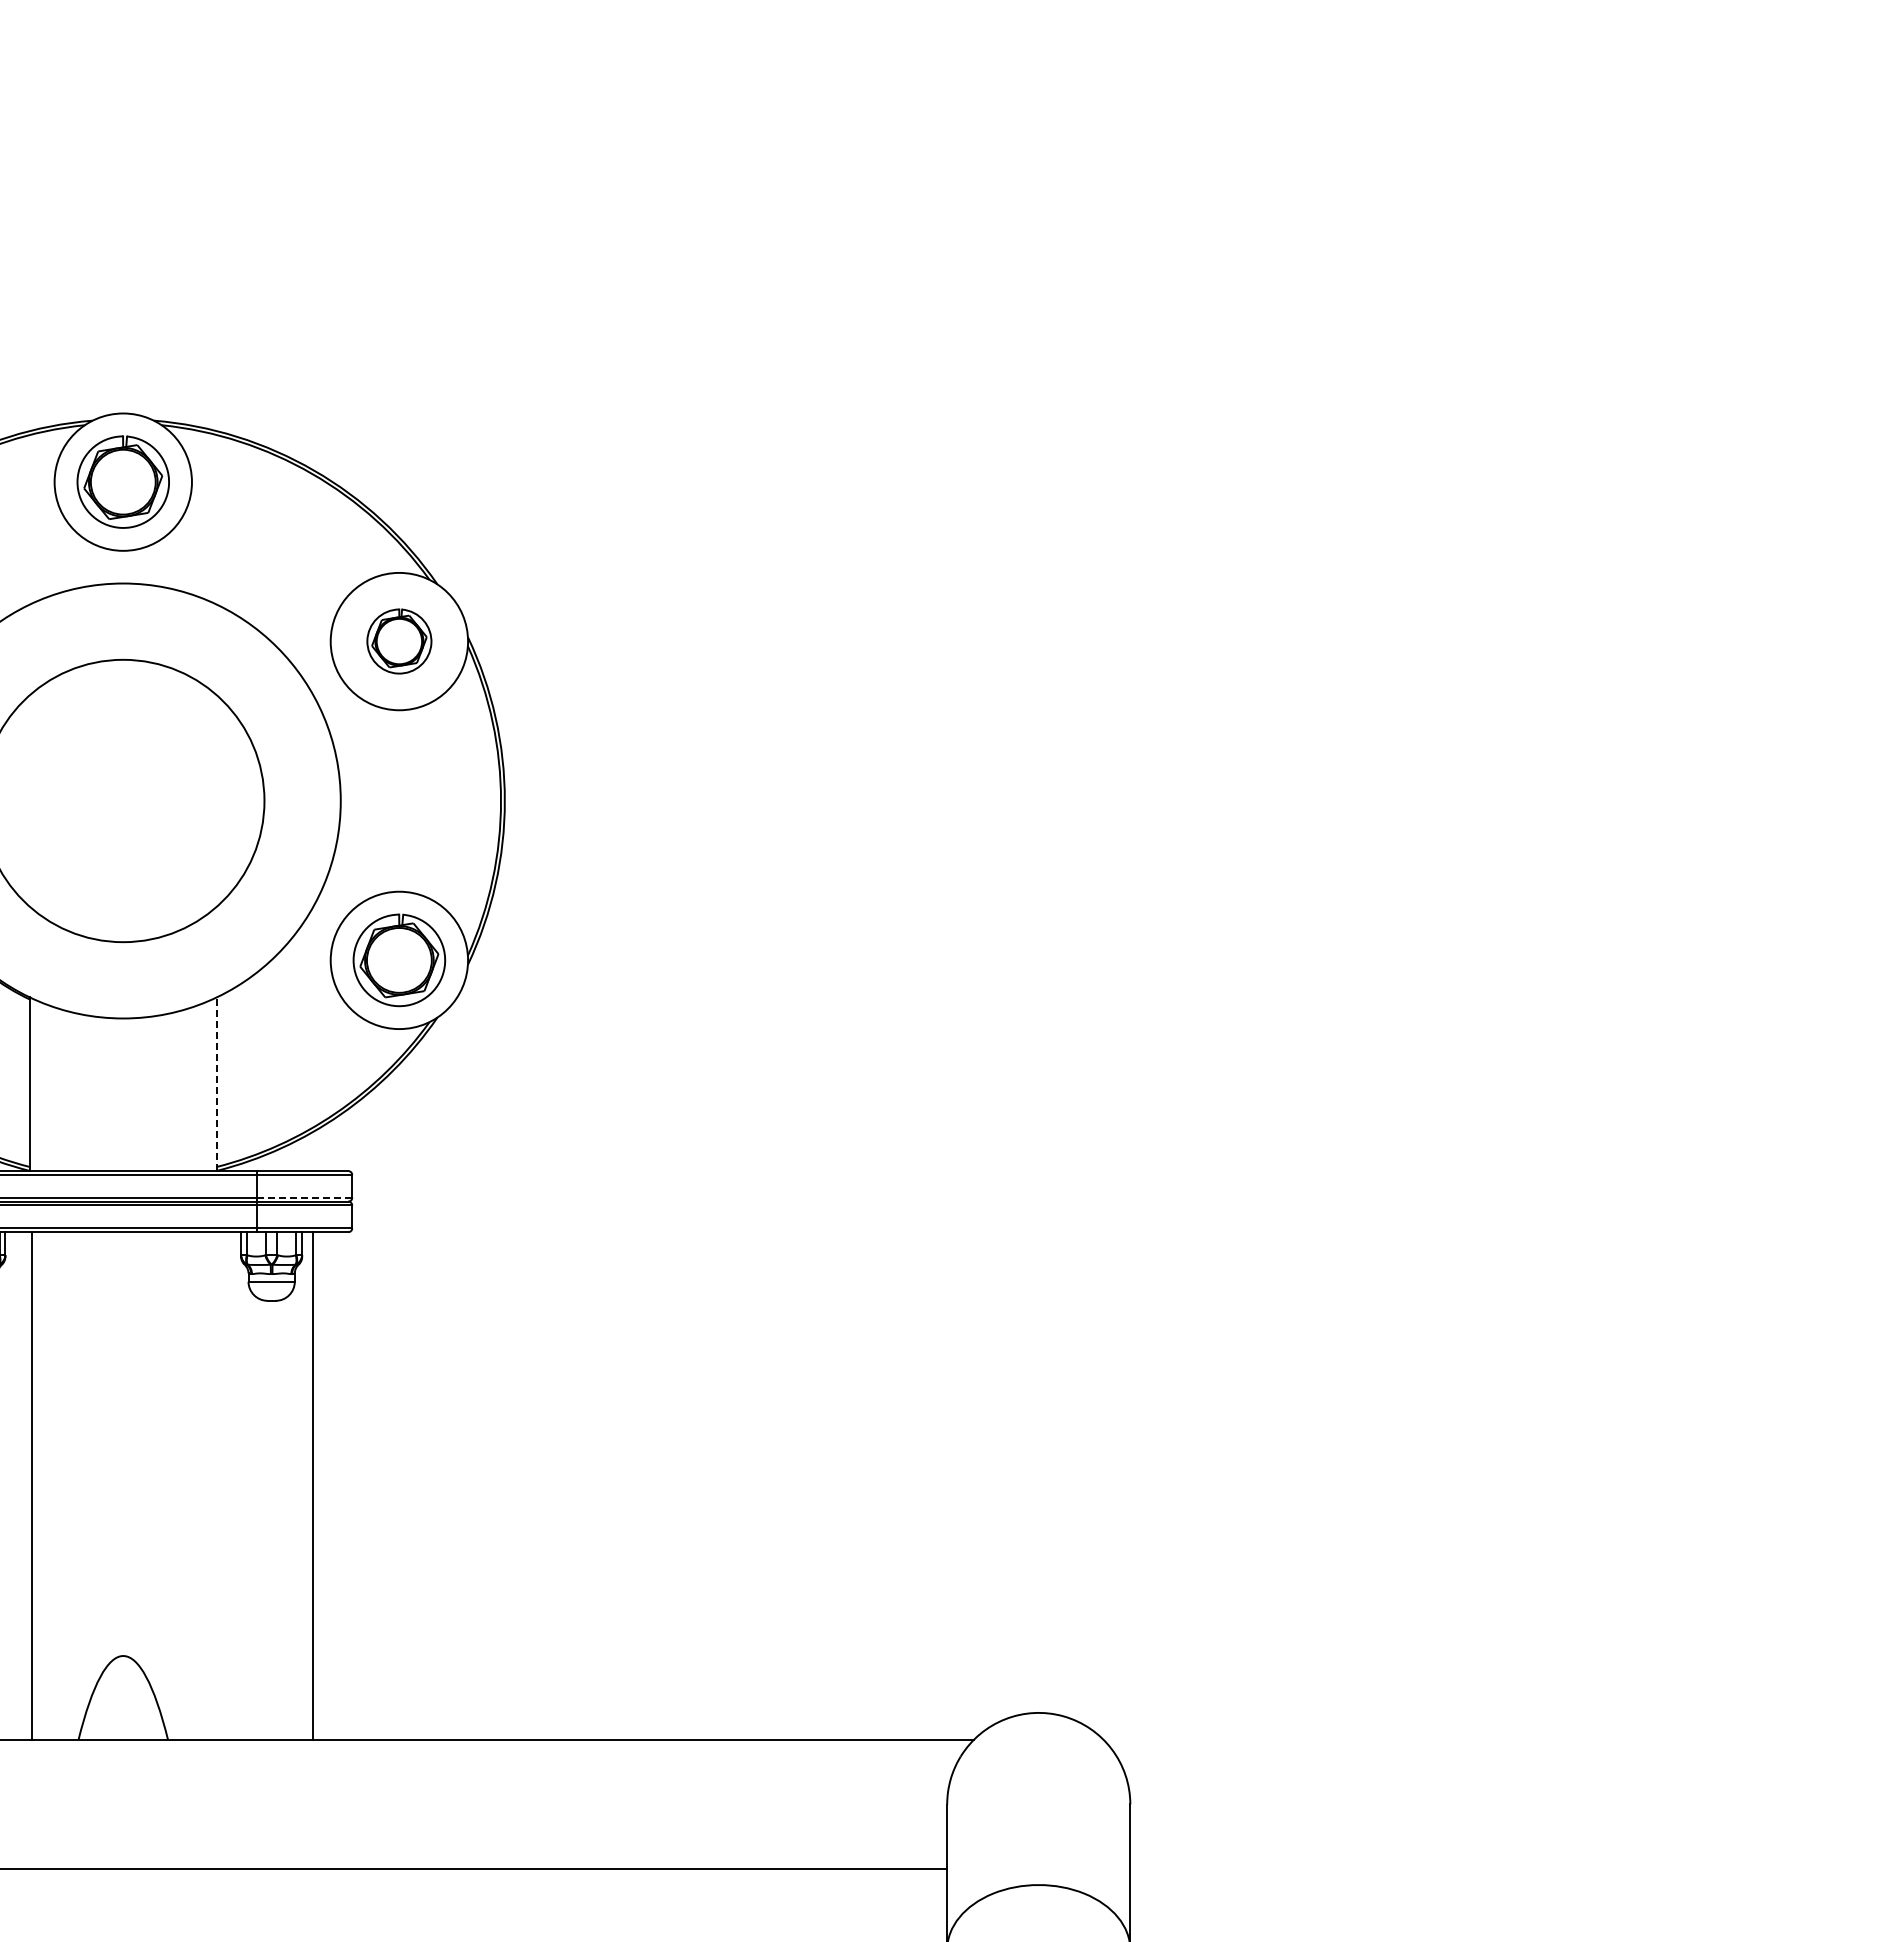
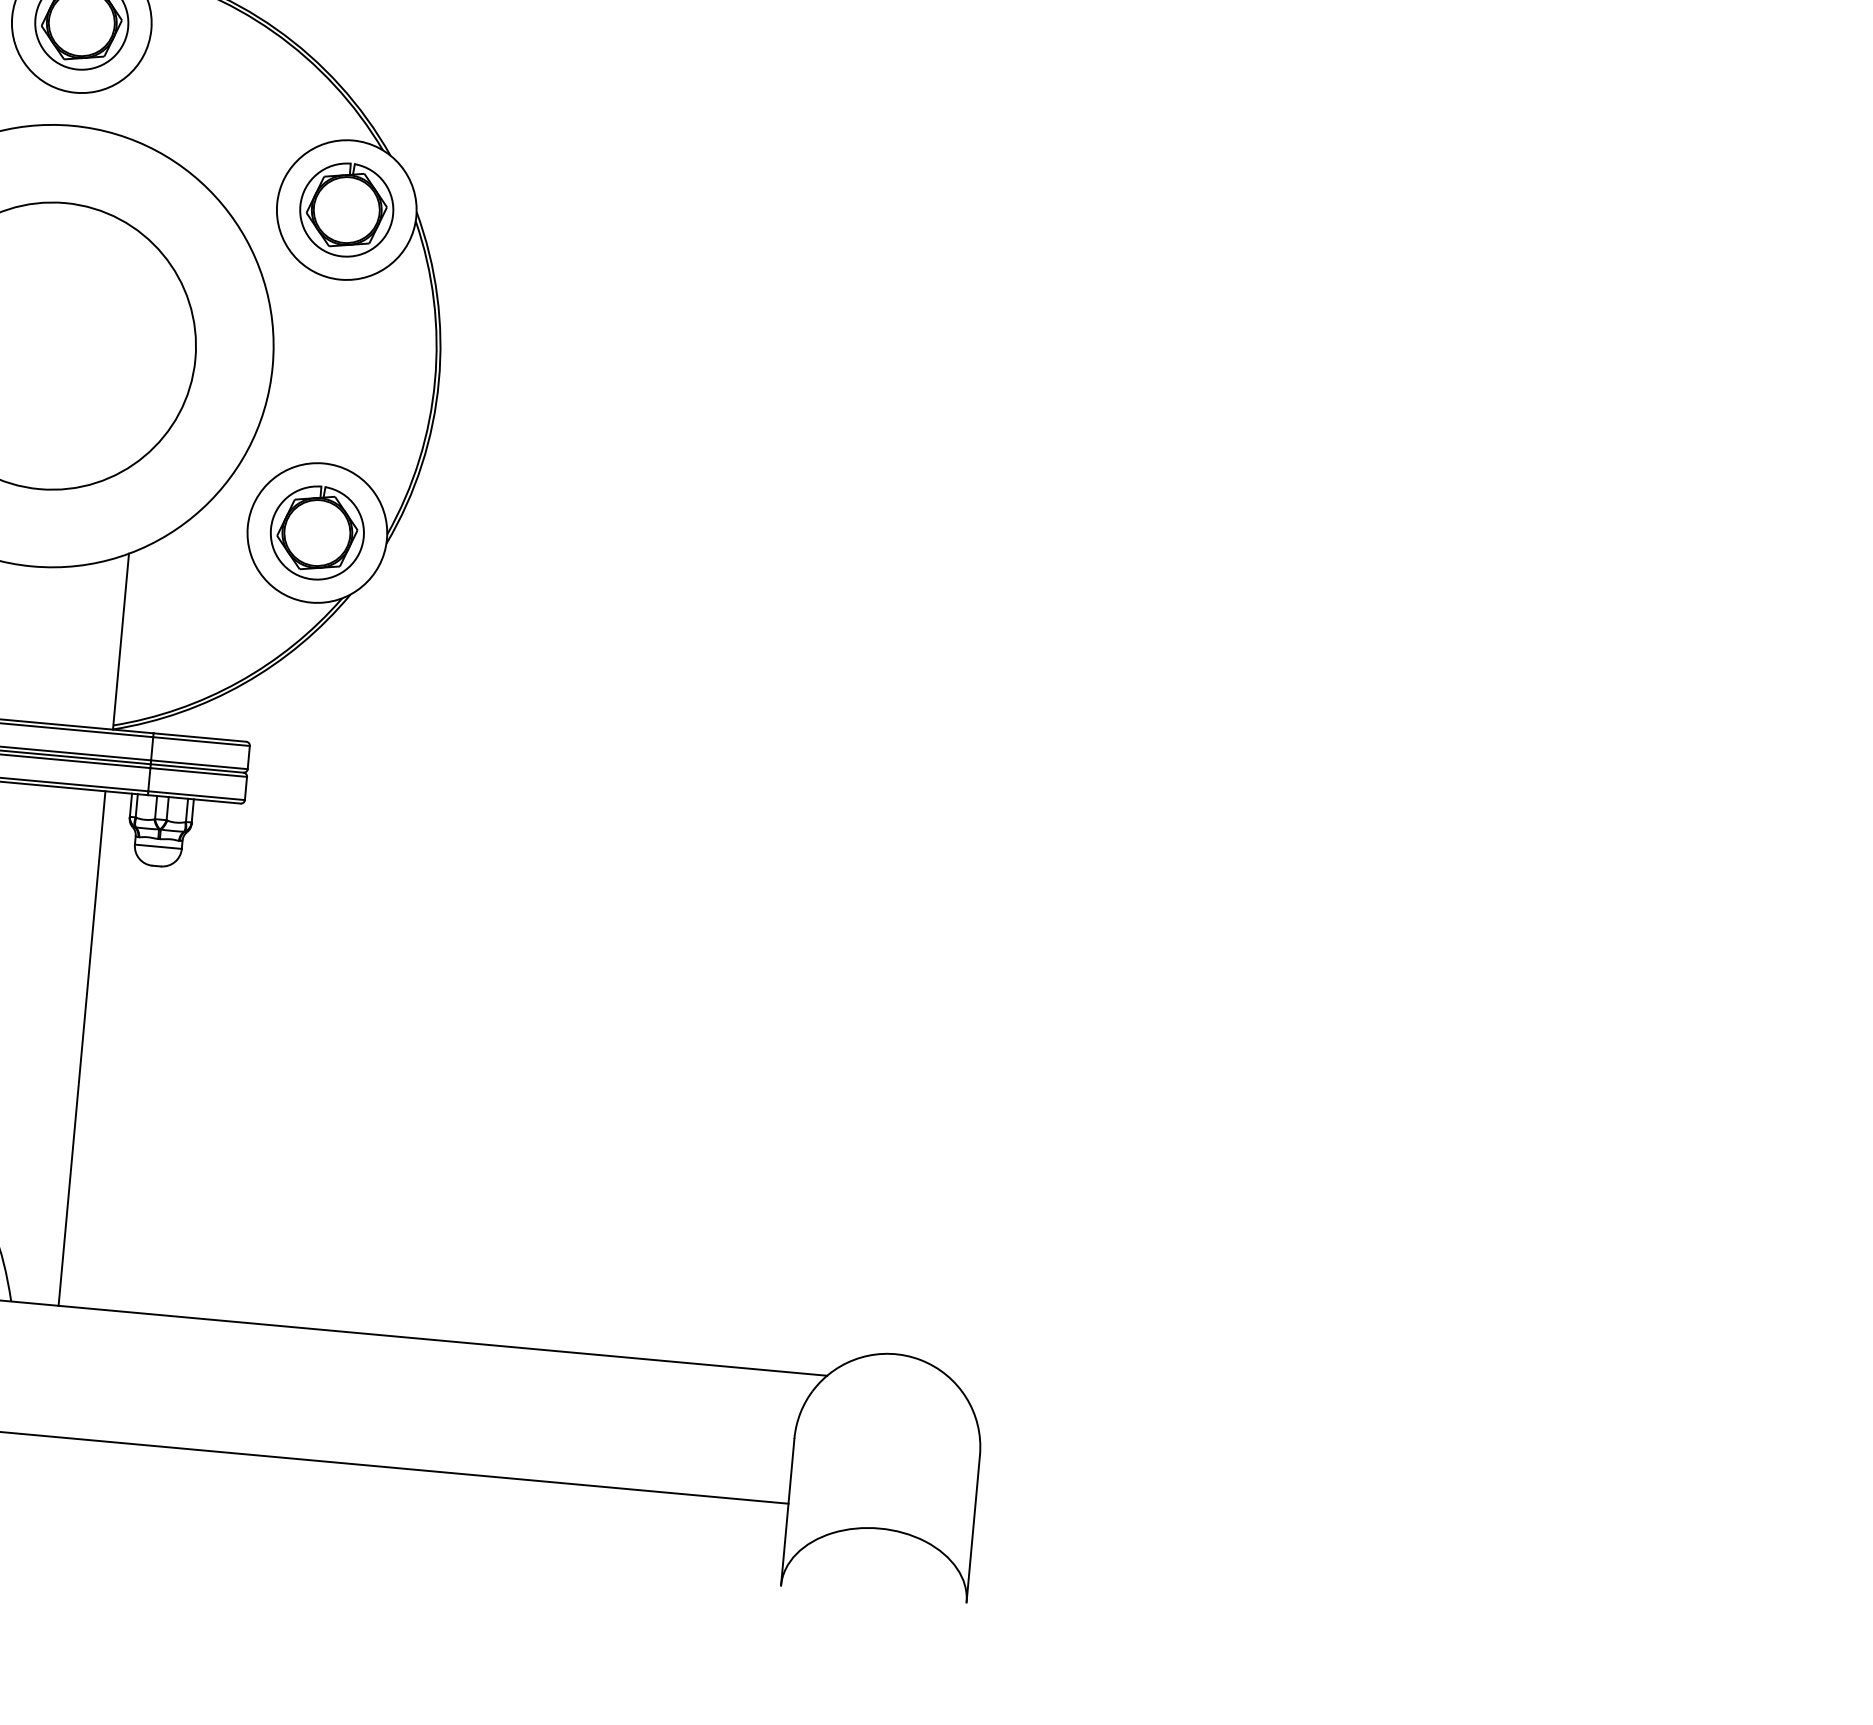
part: (399, 641) -> (346, 210), size x1.43
line: (216, 1084) -> (120, 641), dashed -> solid
line: (304, 1197) -> (199, 764), dashed -> solid
line: (312, 1486) -> (81, 1048), moved

